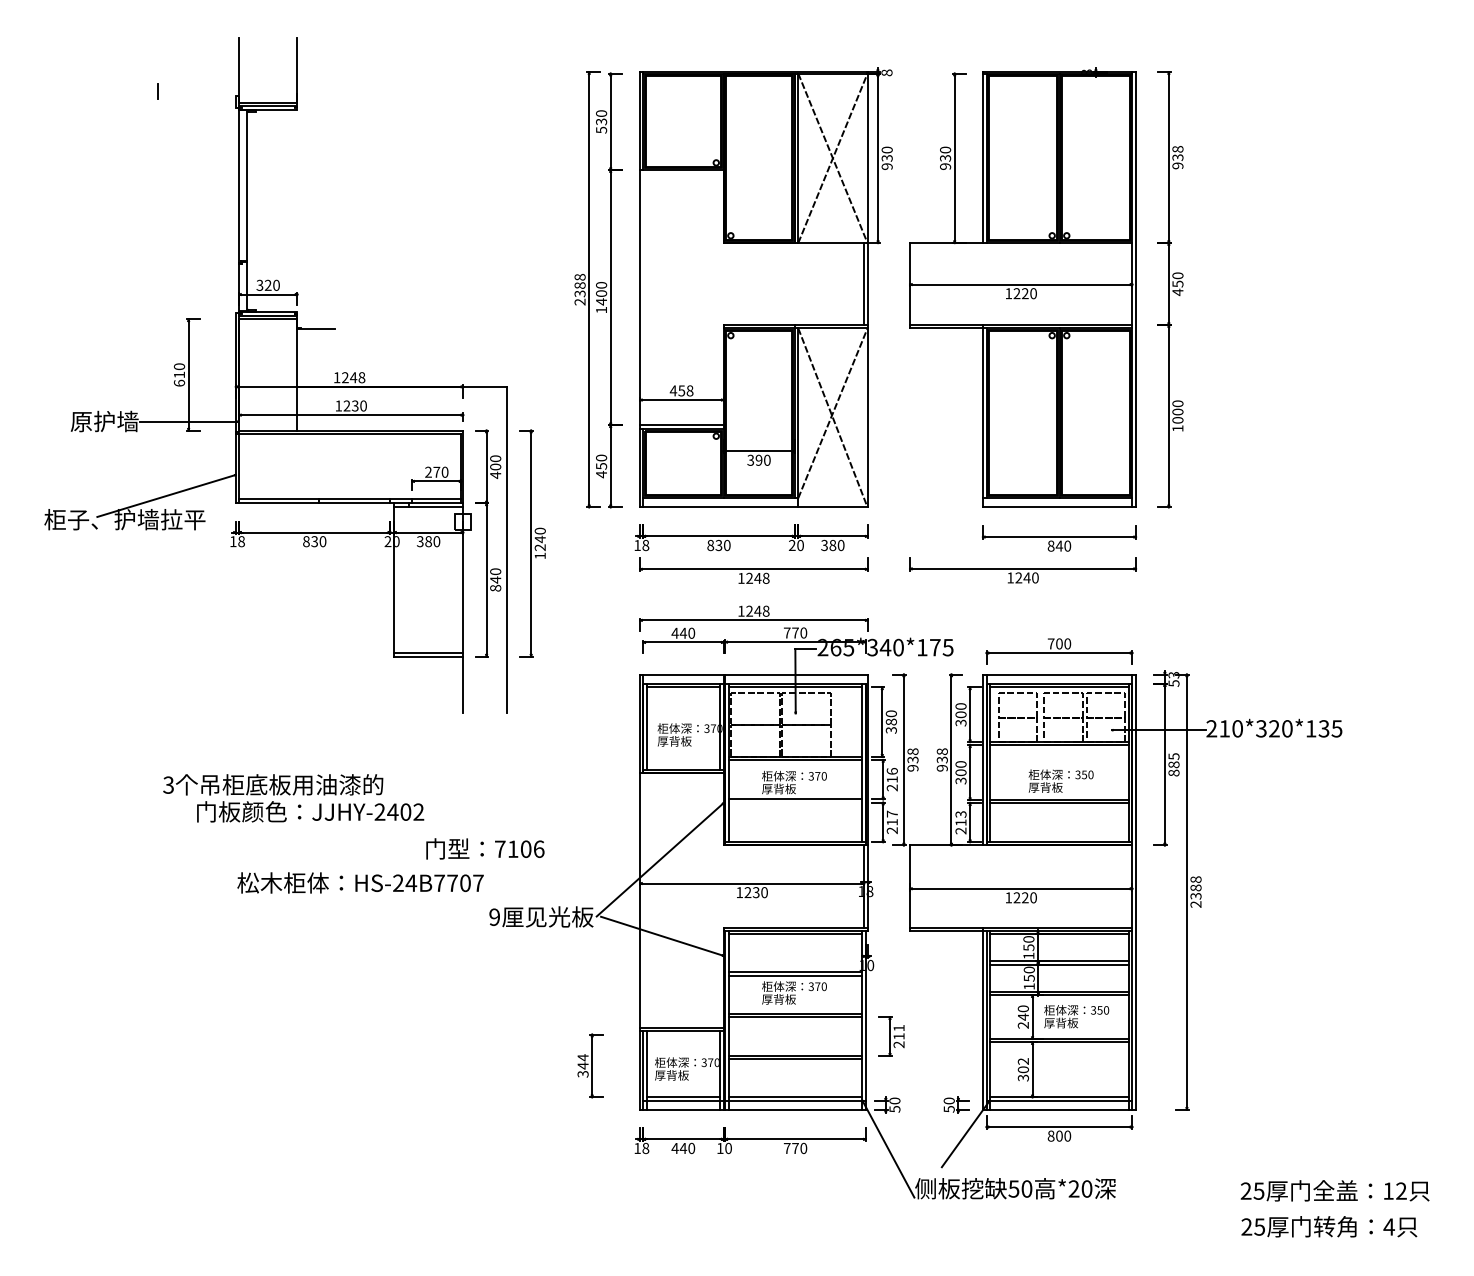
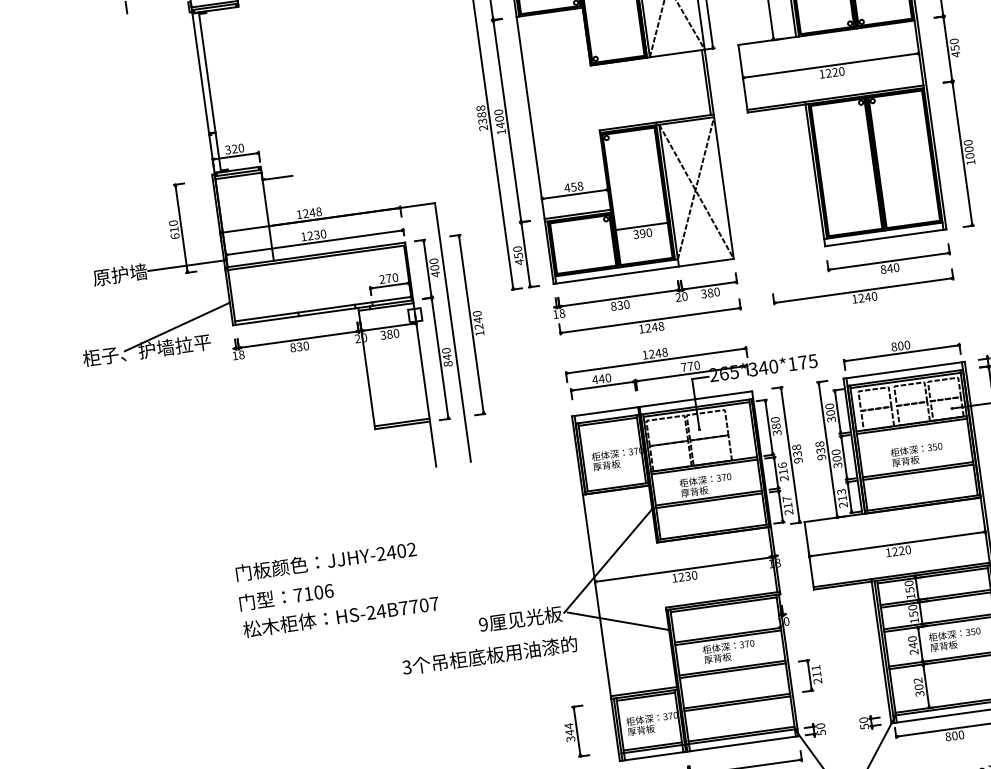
text: (1050, 643) -> (893, 346), 700 -> 800
text: (273, 784) -> (490, 655), moved
line: (795, 802) -> (709, 500), added
text: (485, 848) -> (286, 596), moved
text: (360, 882) -> (340, 616), moved
line: (683, 1034) -> (645, 696), added

